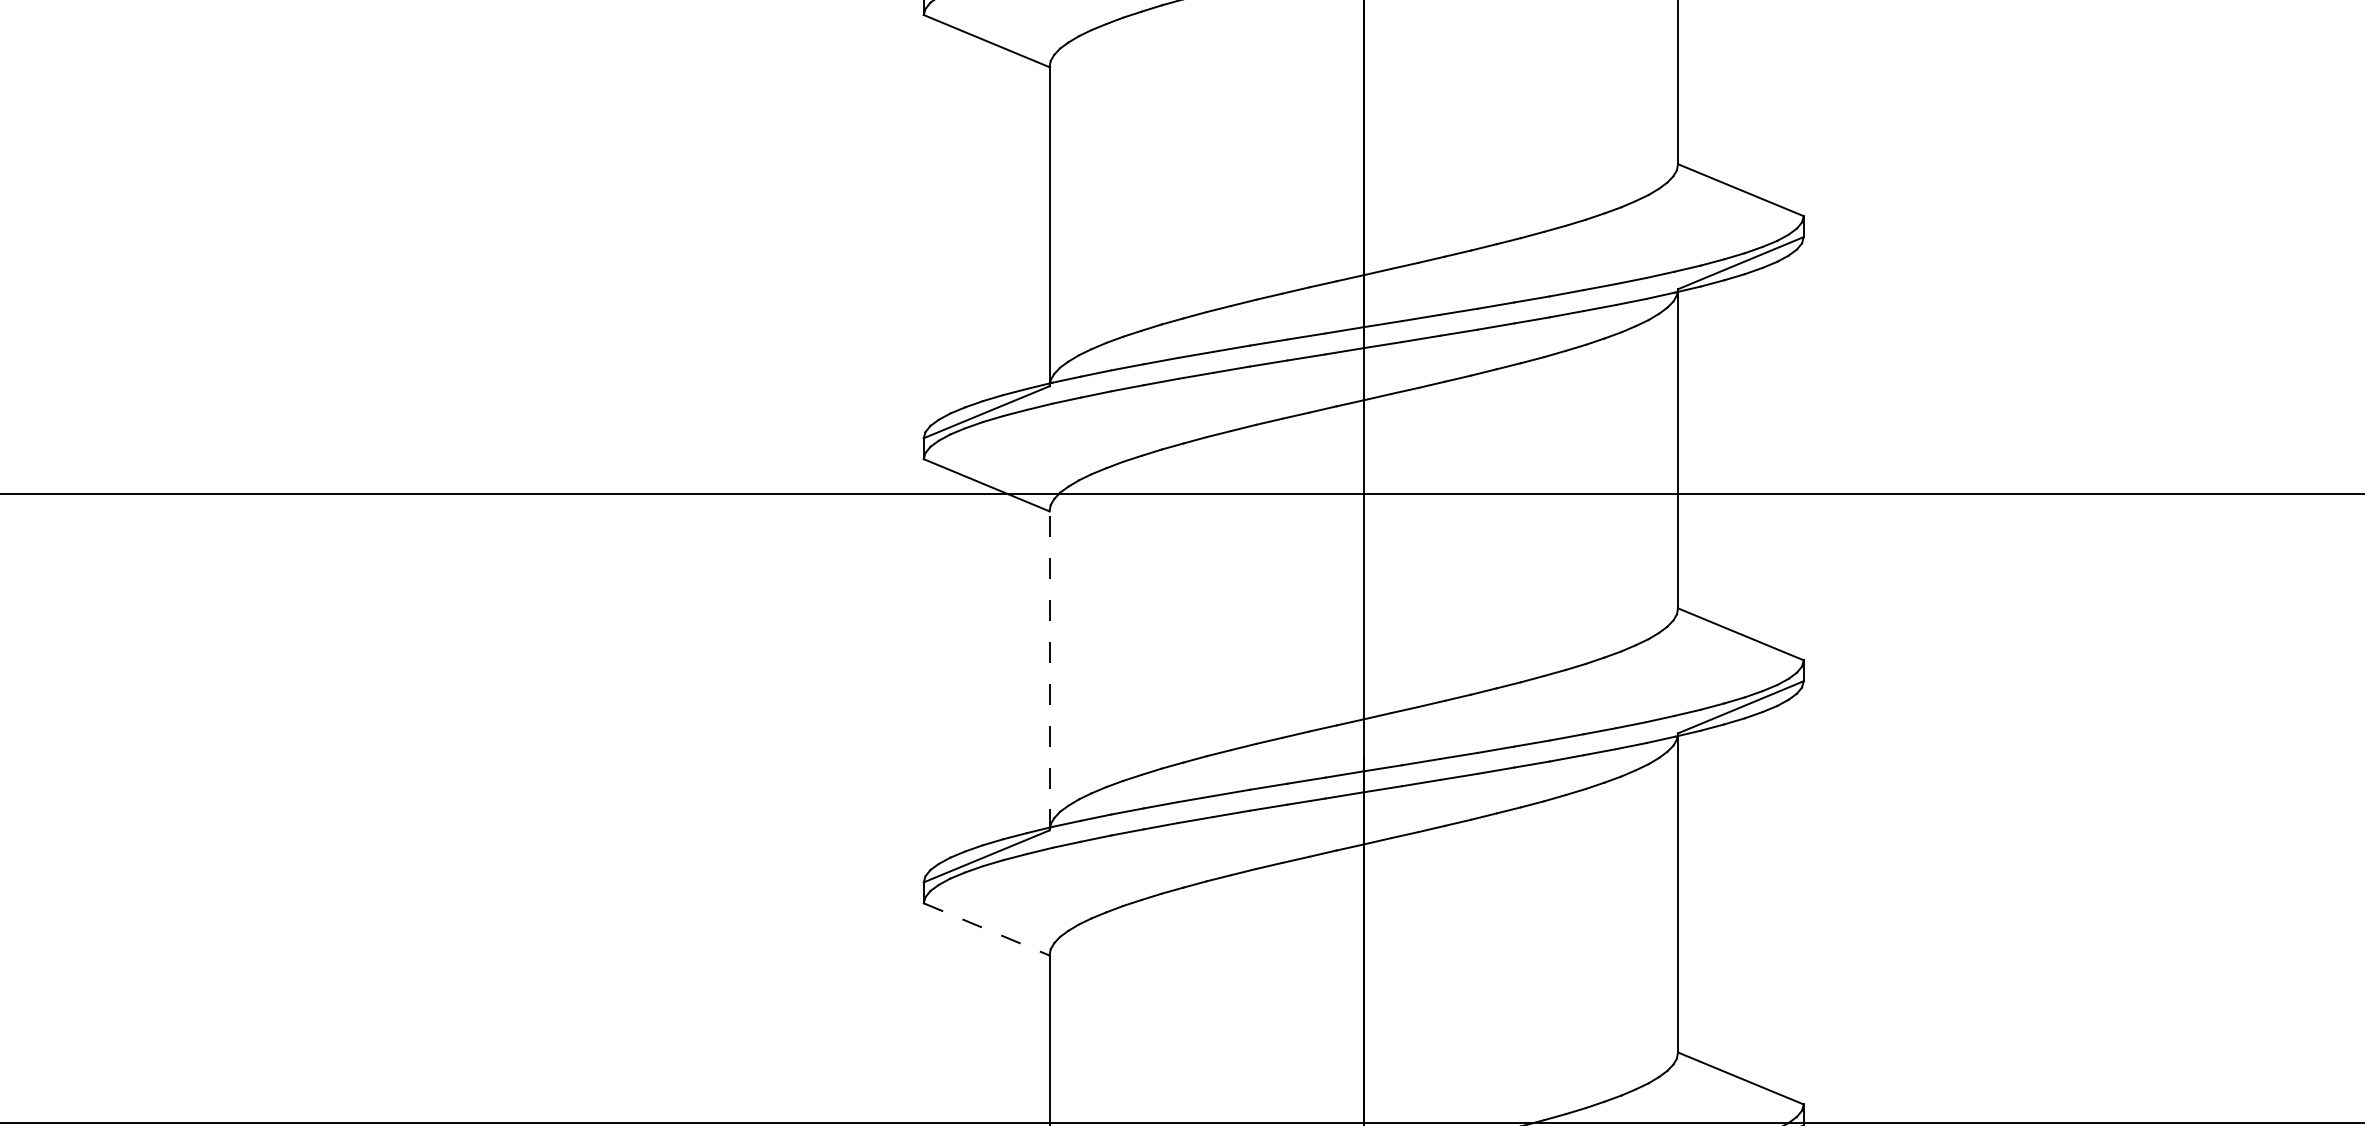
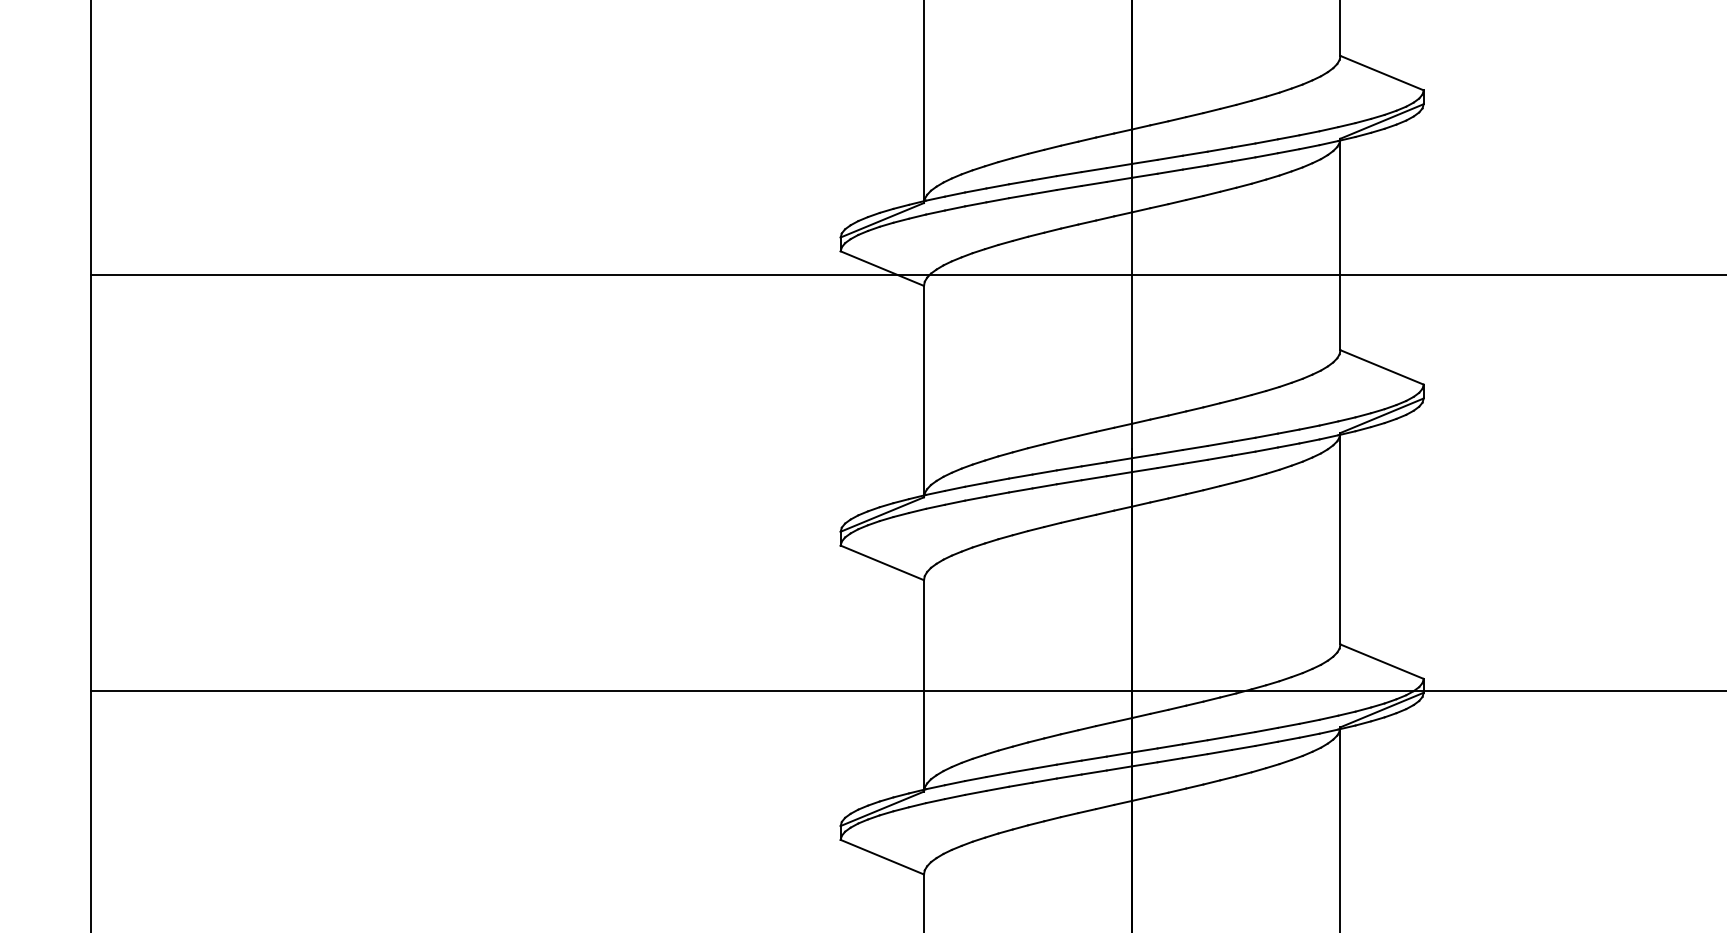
line: (1048, 670) -> (923, 391), dashed -> solid
line: (986, 930) -> (882, 563), dashed -> solid

